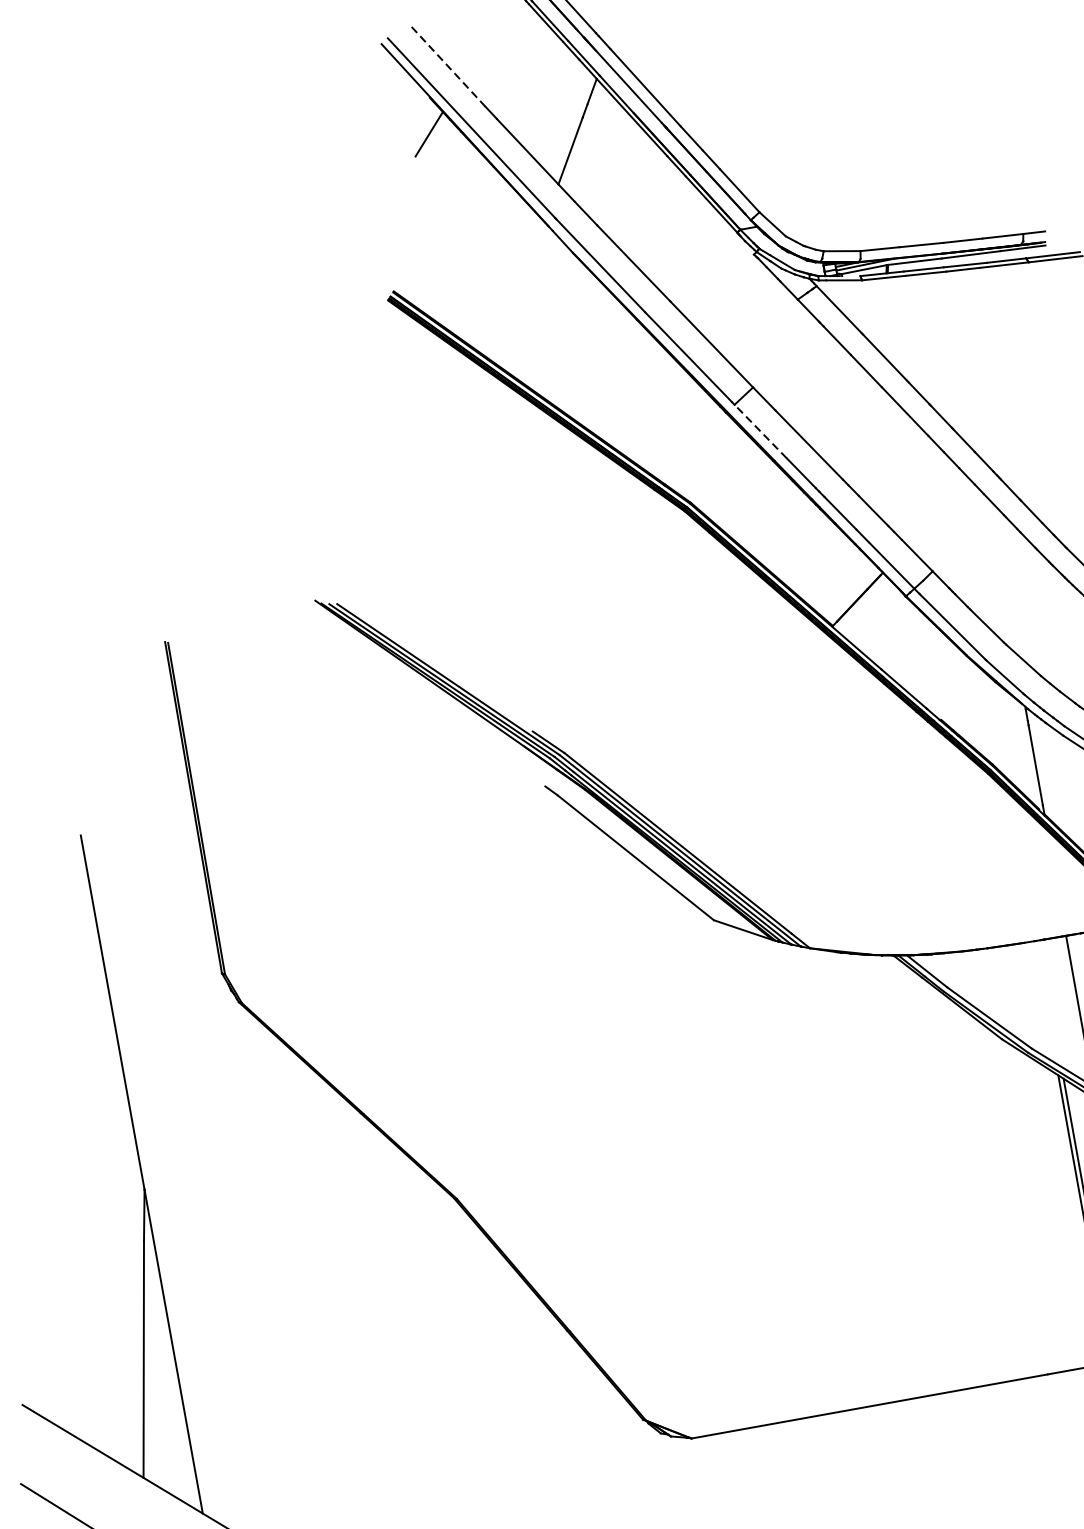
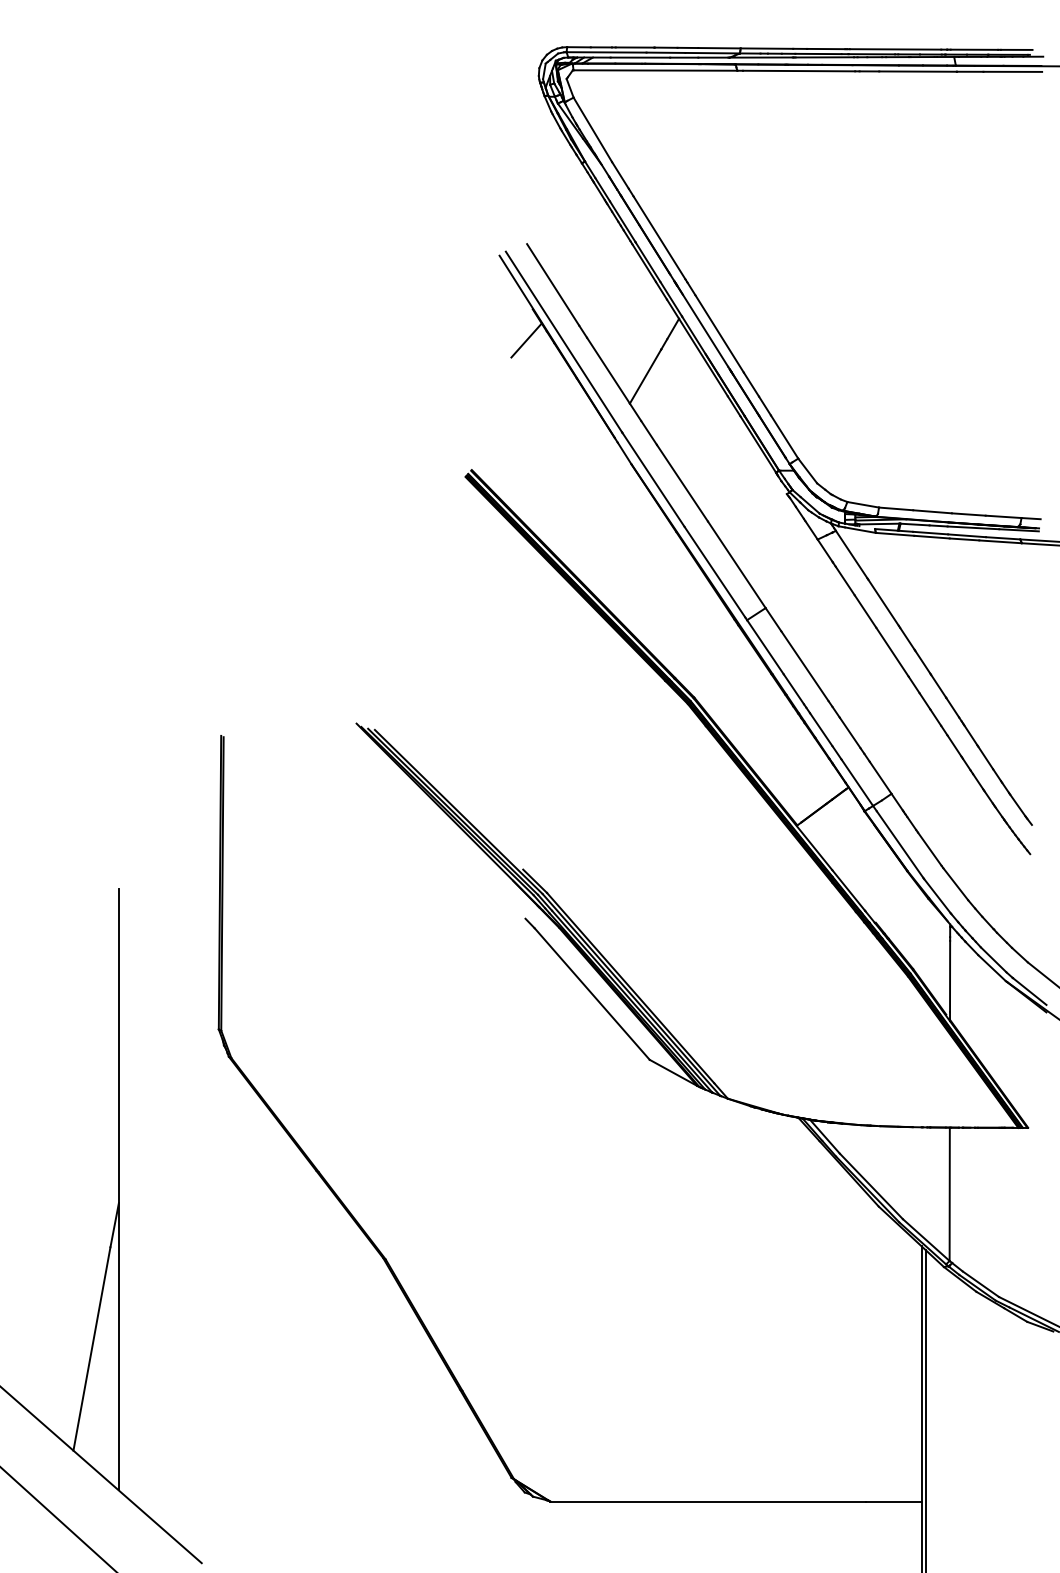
line: (447, 65) -> (552, 284), dashed -> solid
line: (760, 431) -> (765, 647), dashed -> solid

